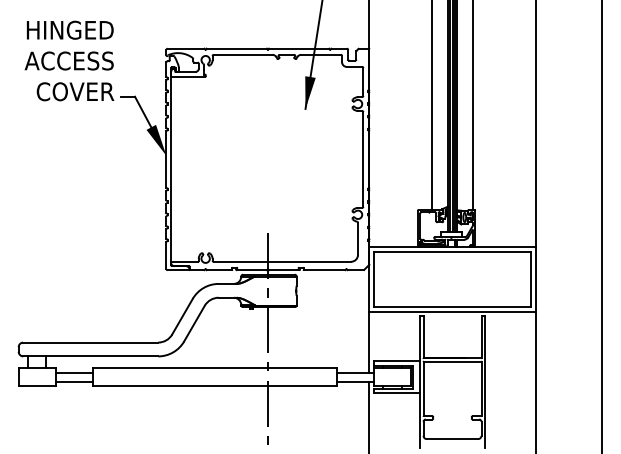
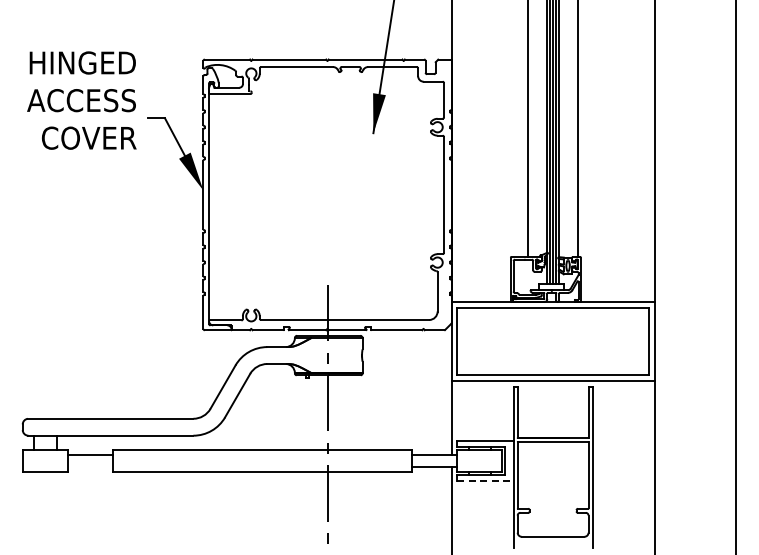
text: (69, 60) -> (81, 100), moved
line: (74, 381) -> (90, 466), removed
line: (397, 393) -> (485, 480), solid -> dashed

